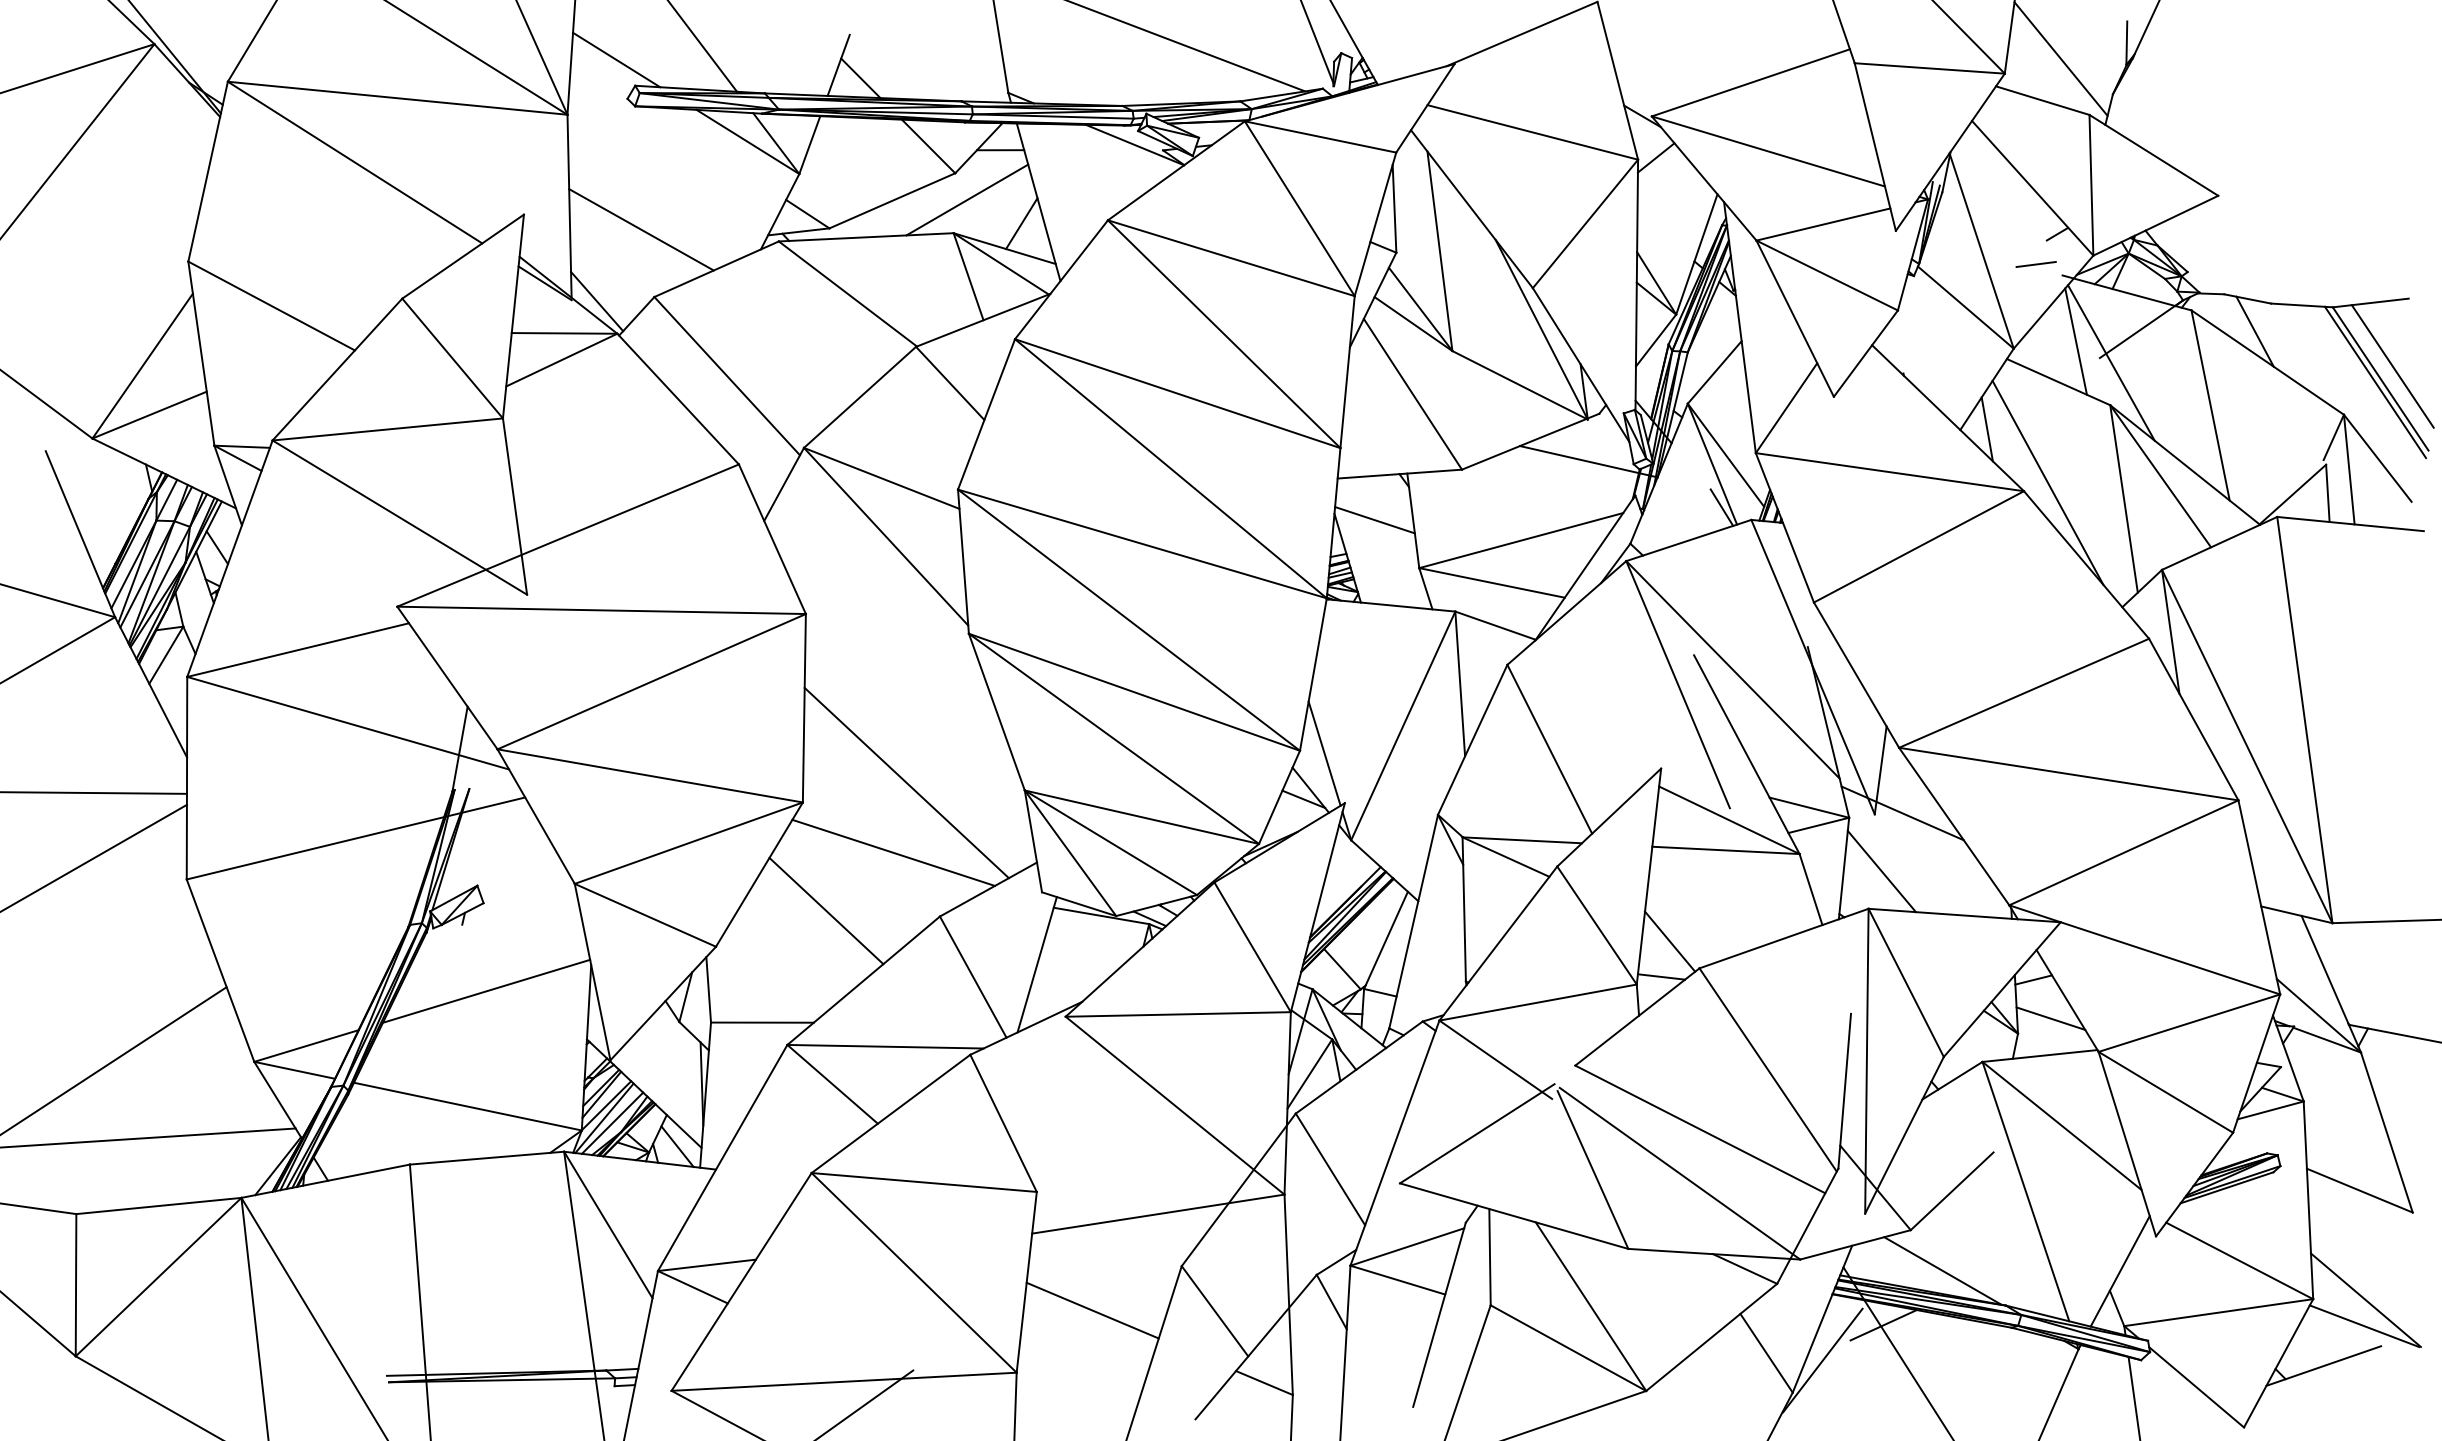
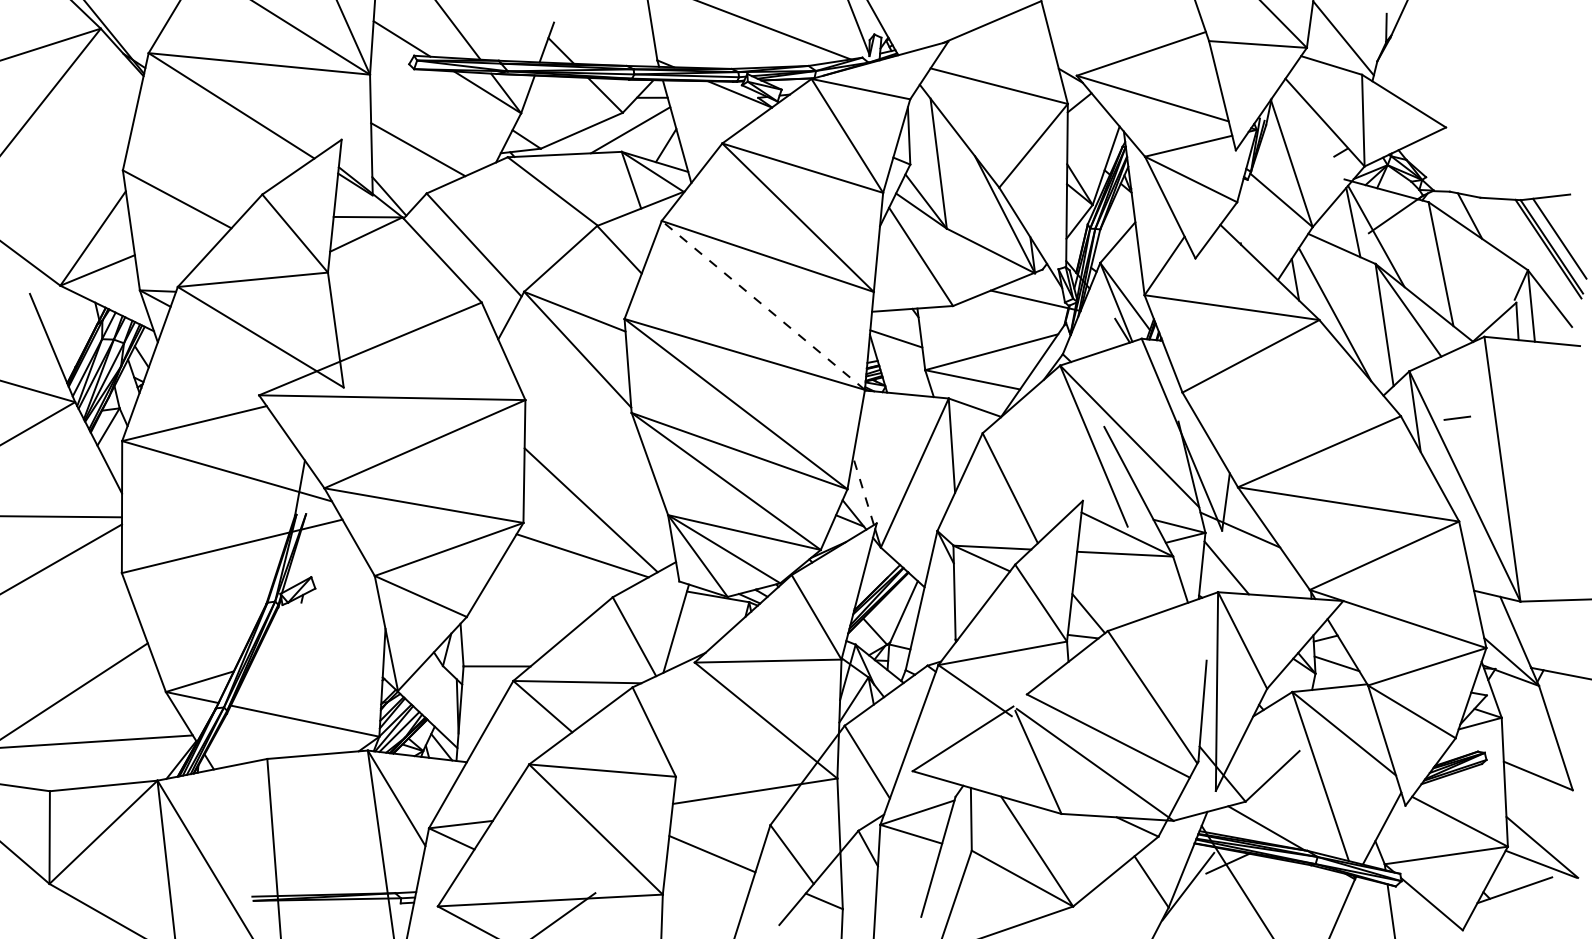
line: (2034, 263) -> (1456, 417), moved
line: (1169, 468) -> (762, 305), solid -> dashed
line: (1324, 754) -> (863, 491), solid -> dashed
line: (825, 910) -> (538, 593), removed
line: (485, 990) -> (316, 645), removed

